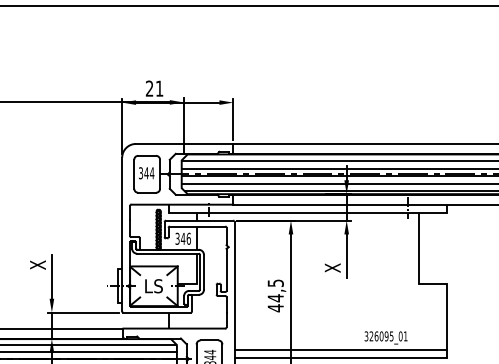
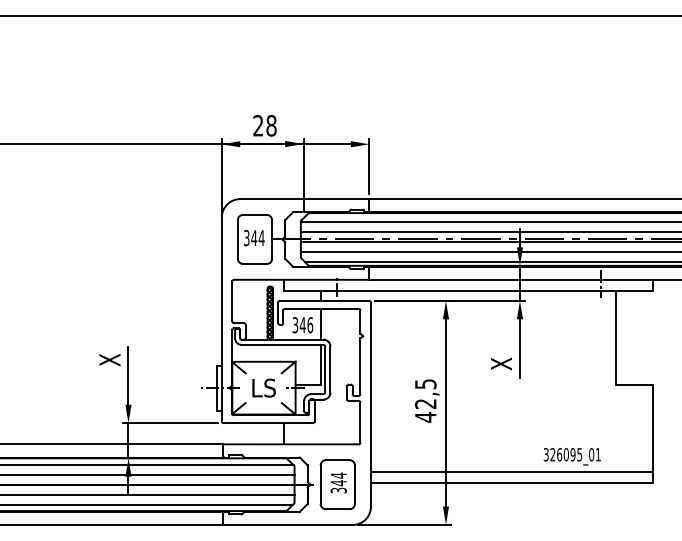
text: (159, 88) -> (271, 125), 21 -> 28
text: (275, 297) -> (425, 403), 44,5 -> 42,5

